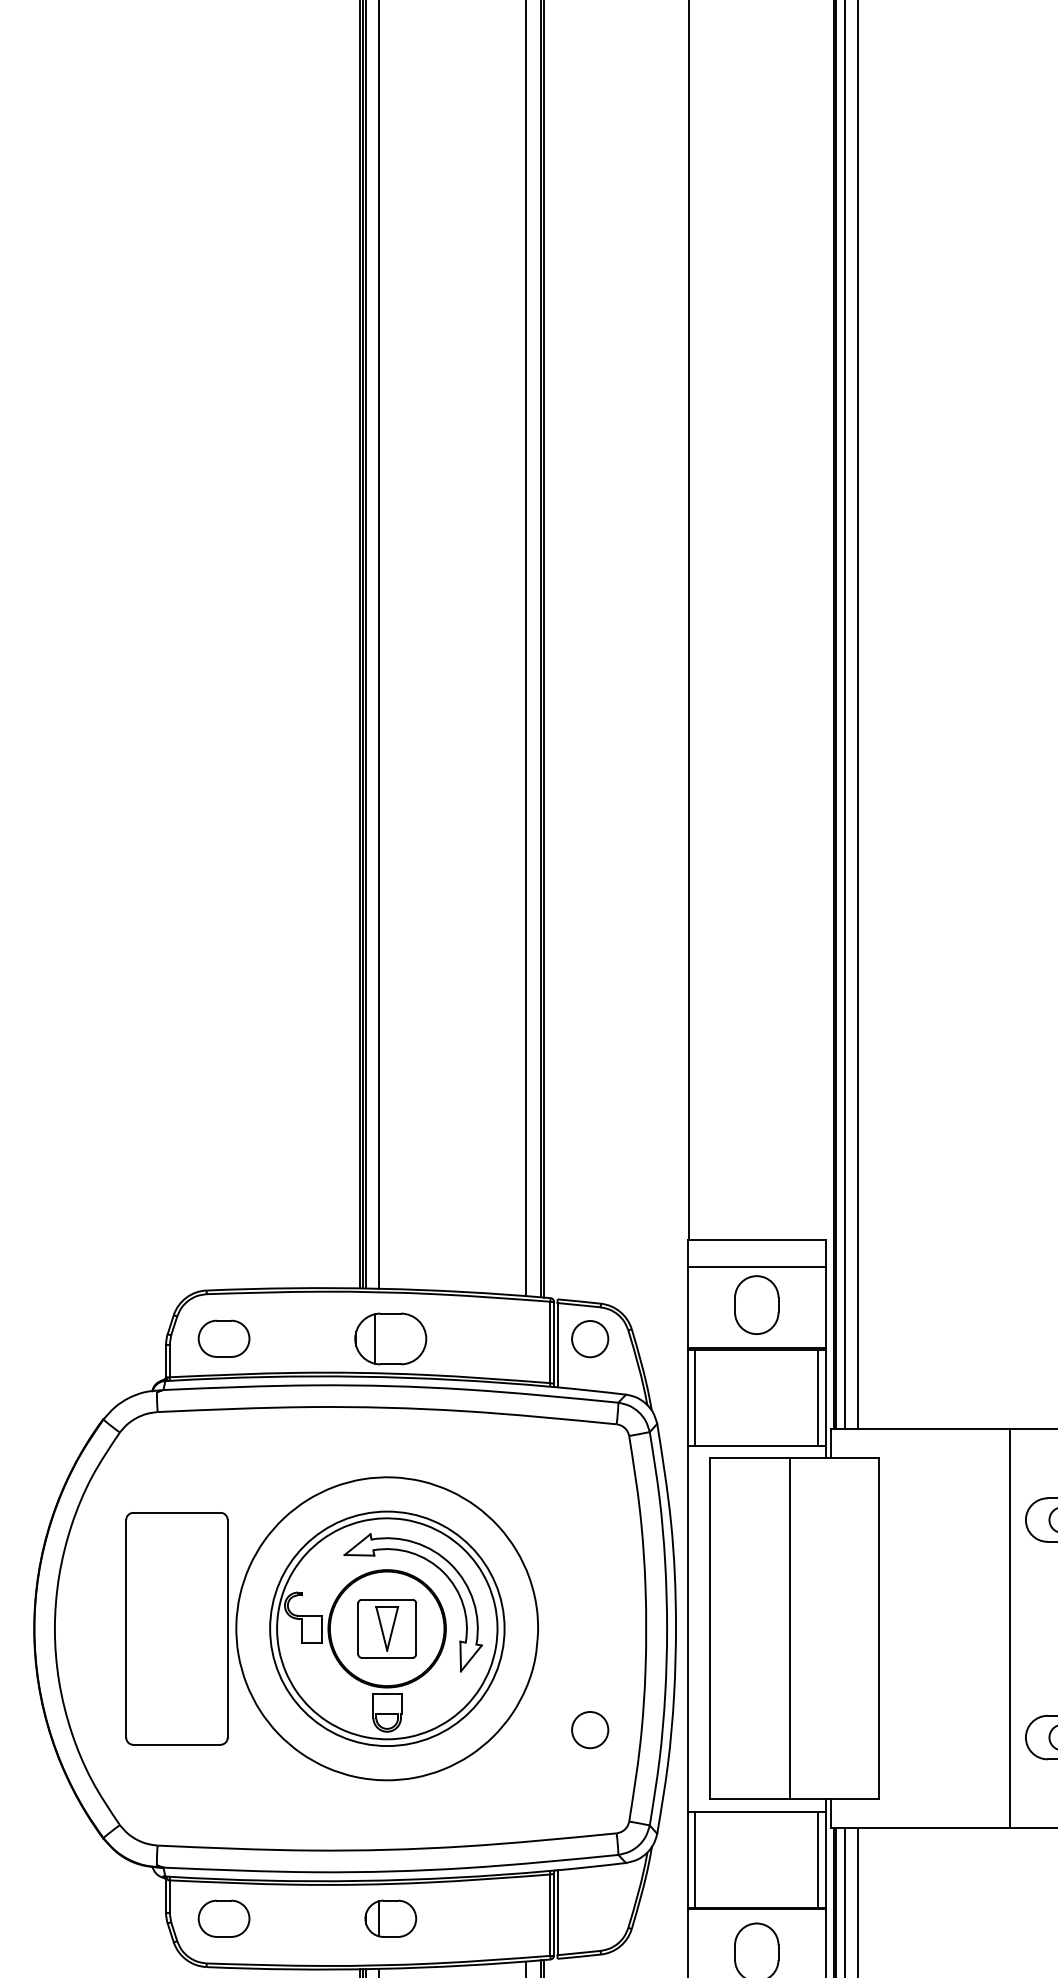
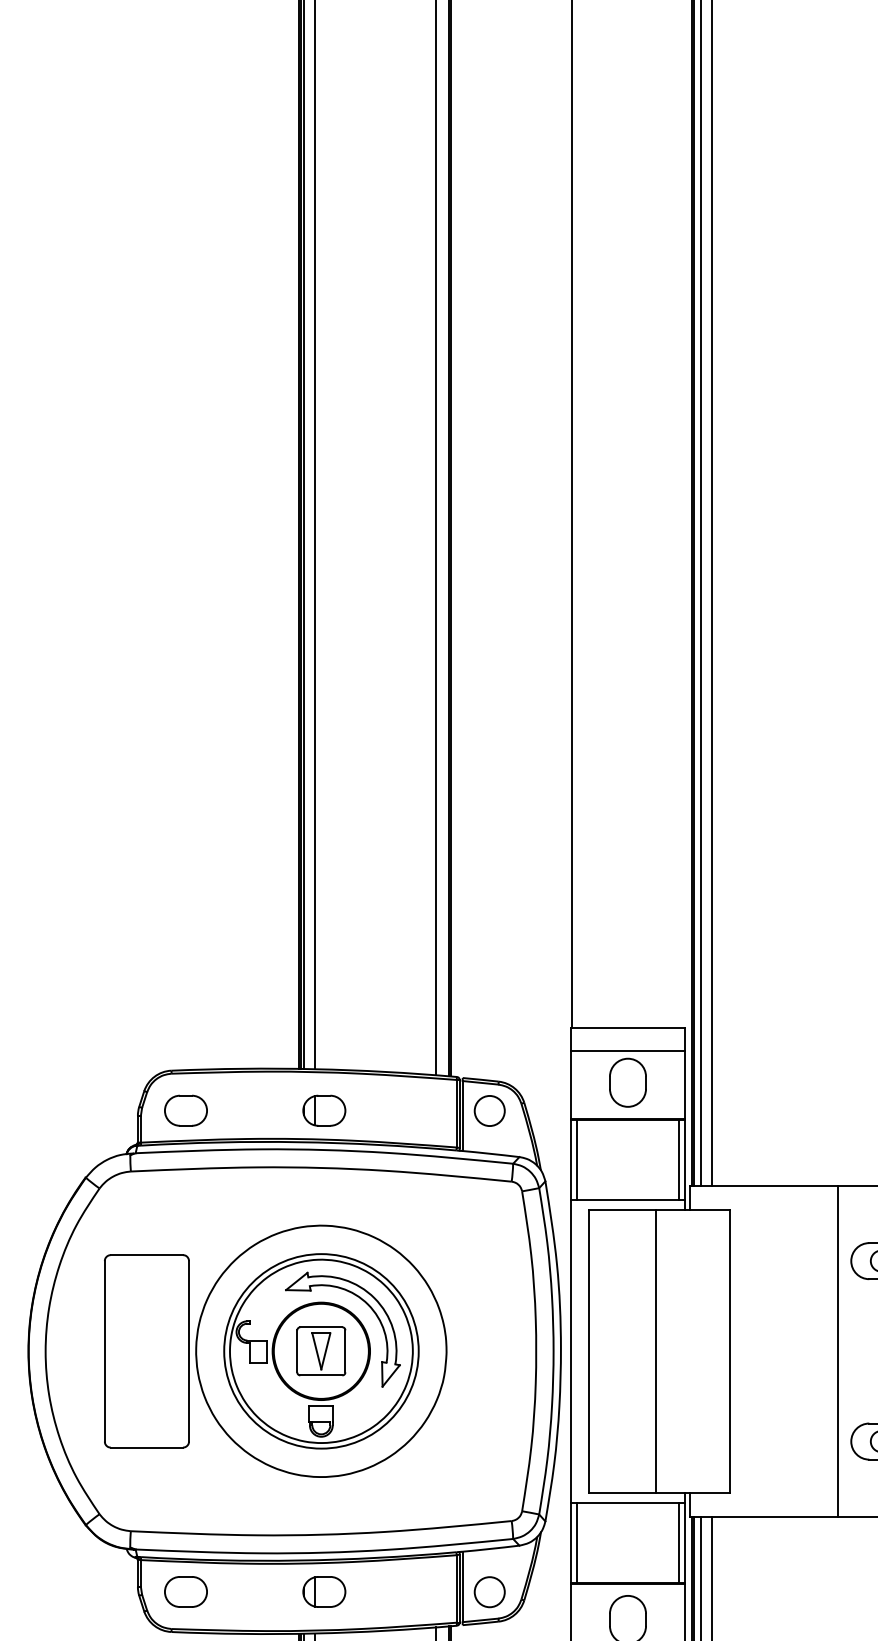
part: (390, 1338) -> (324, 1110), size x0.71
circle: (590, 1730) -> (490, 1592), moved

